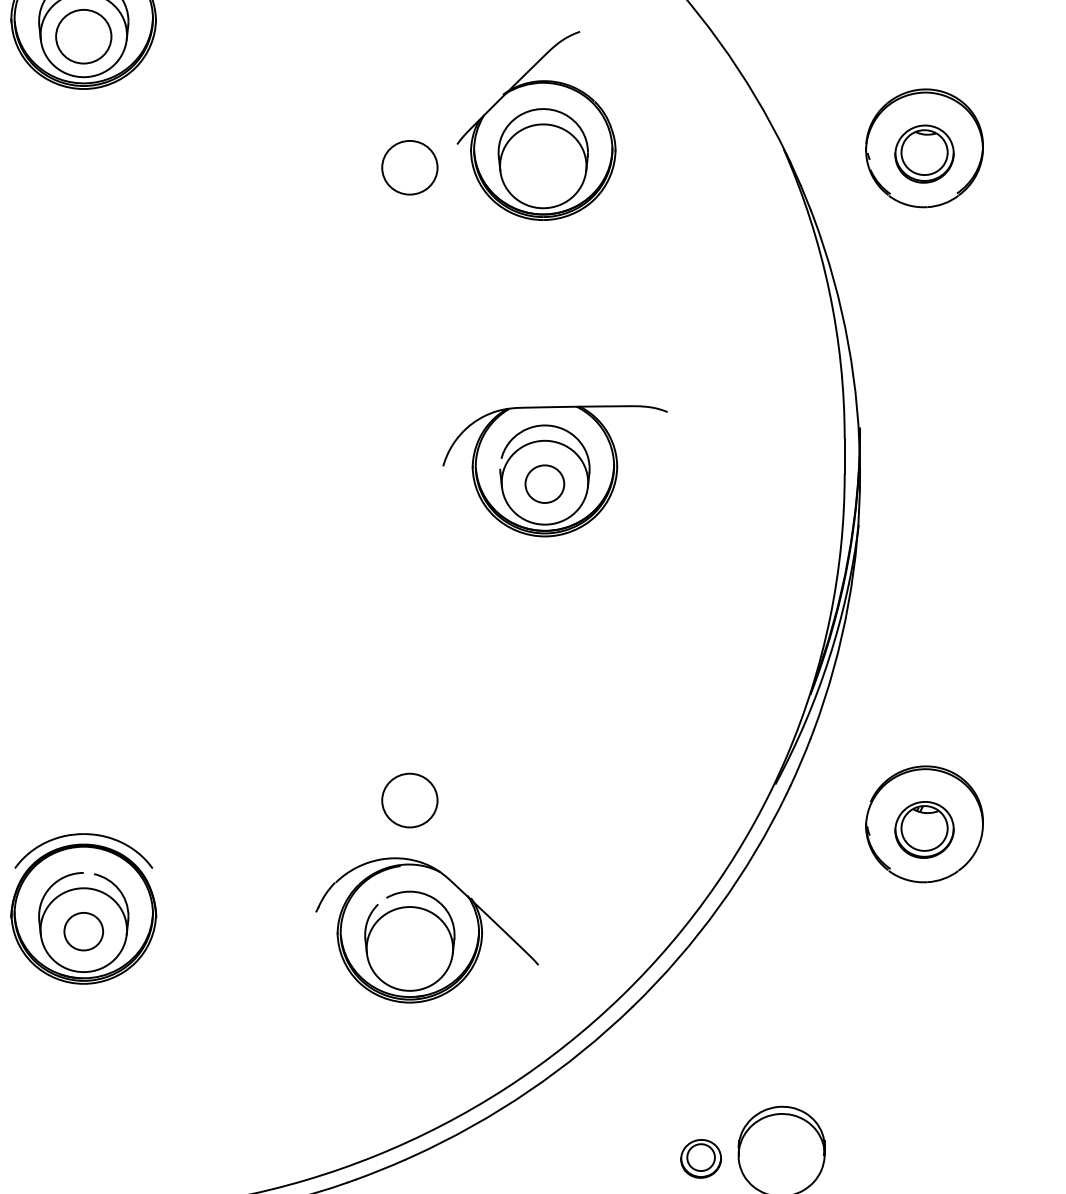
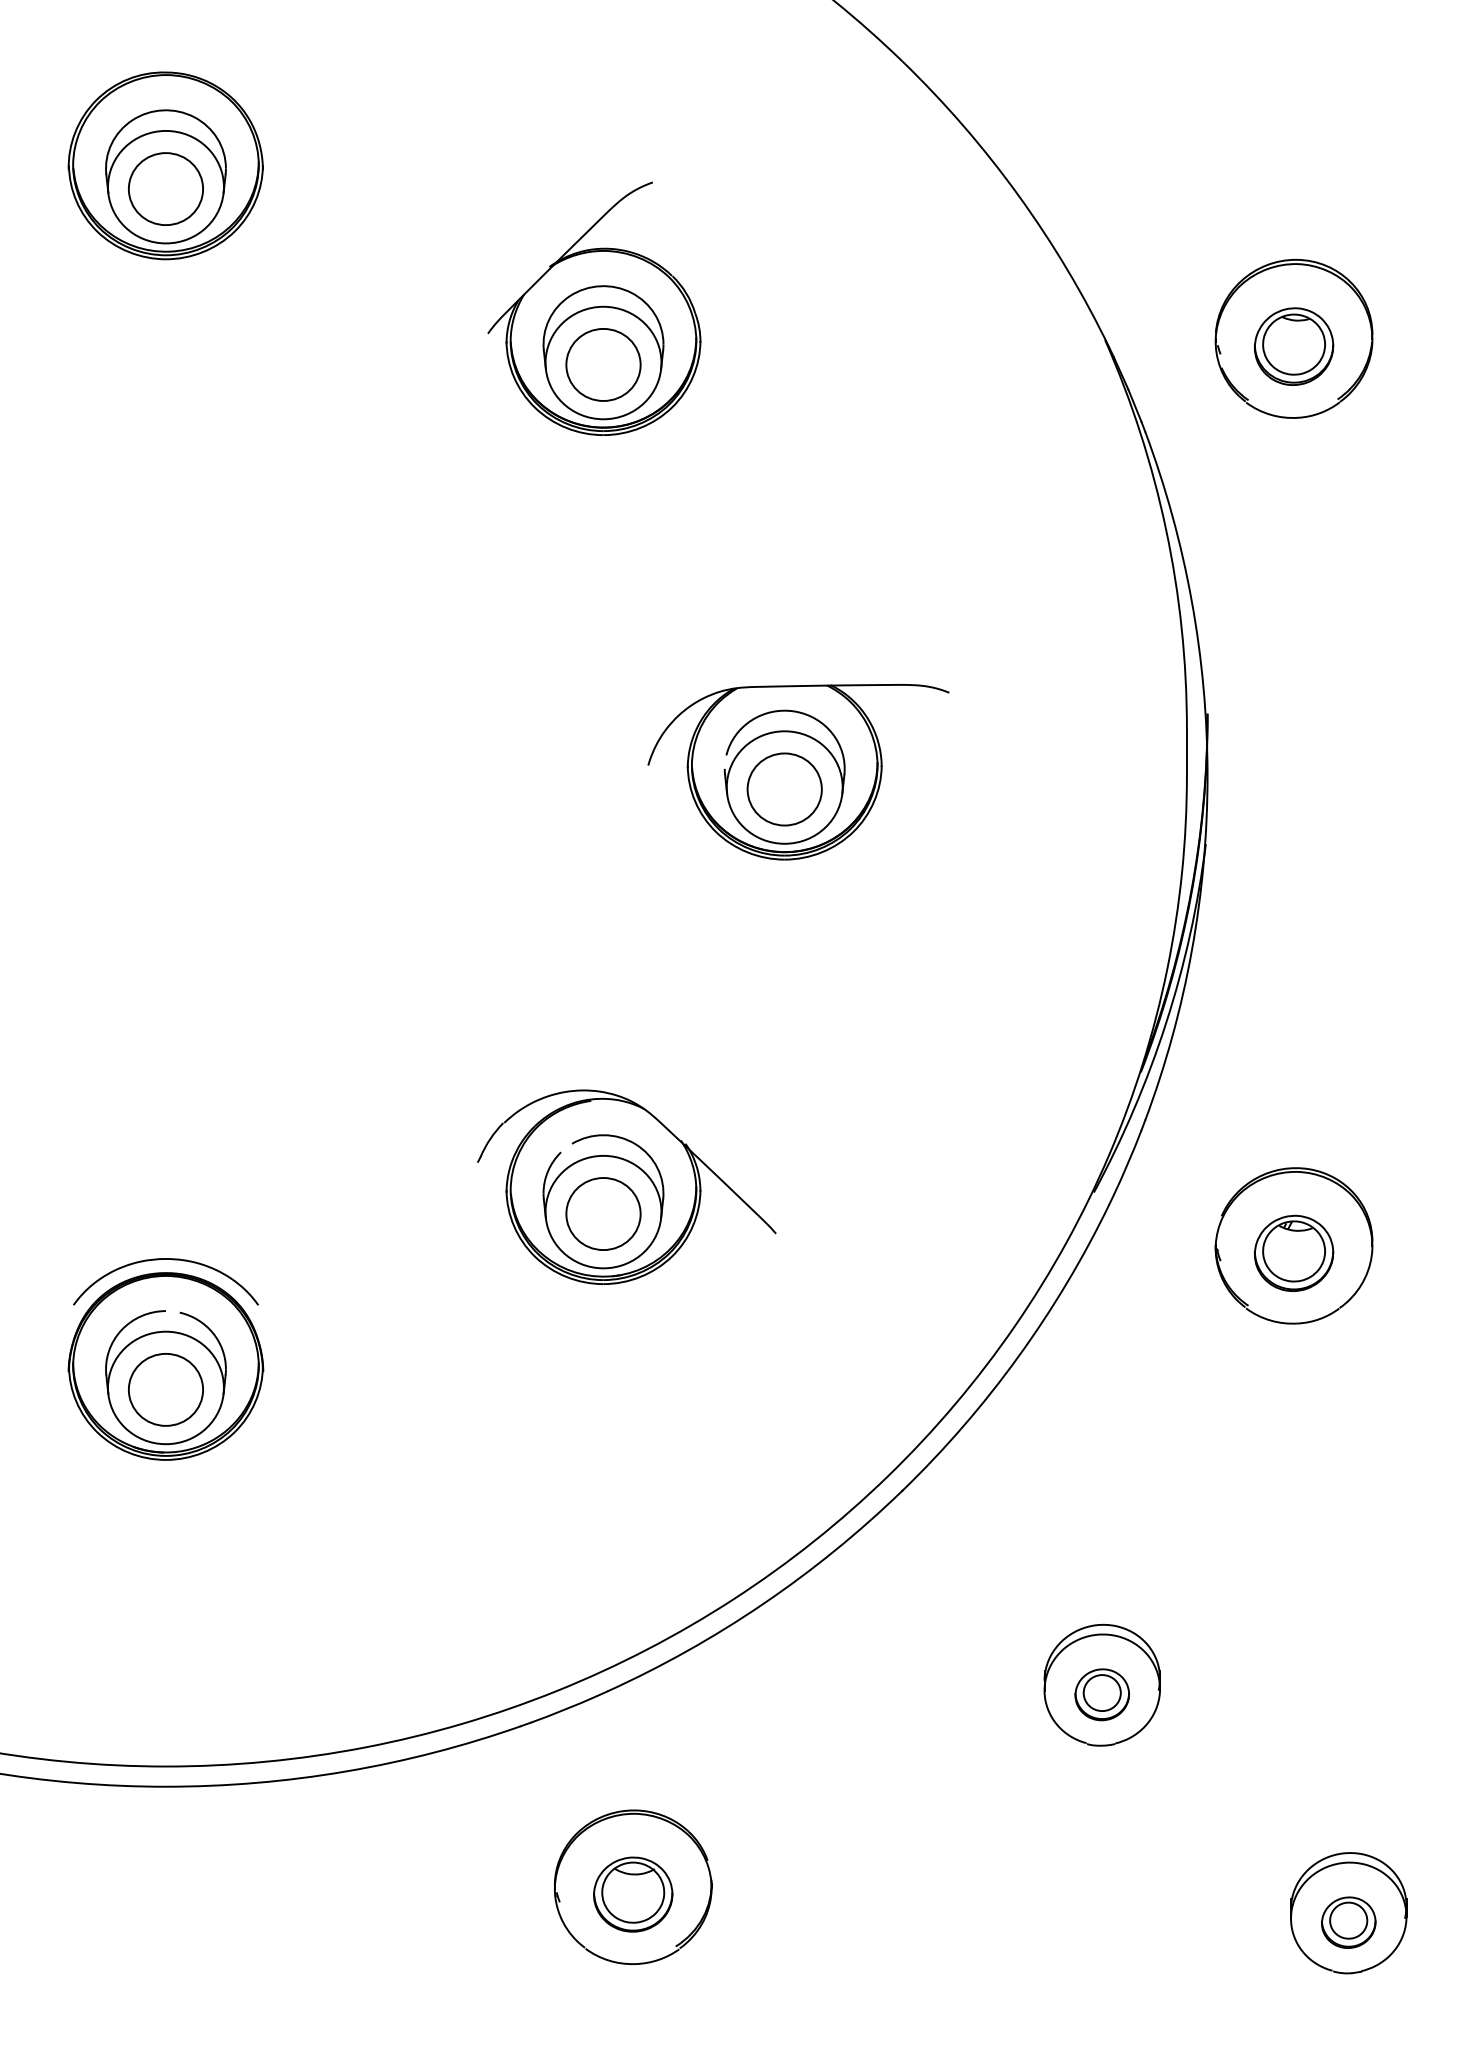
part: (536, 125) -> (594, 308), moved
part: (544, 484) -> (784, 789), size x1.43
part: (427, 929) -> (626, 1186), moved
part: (83, 931) -> (165, 1389), size x1.43
part: (700, 1158) -> (1101, 1694), moved

